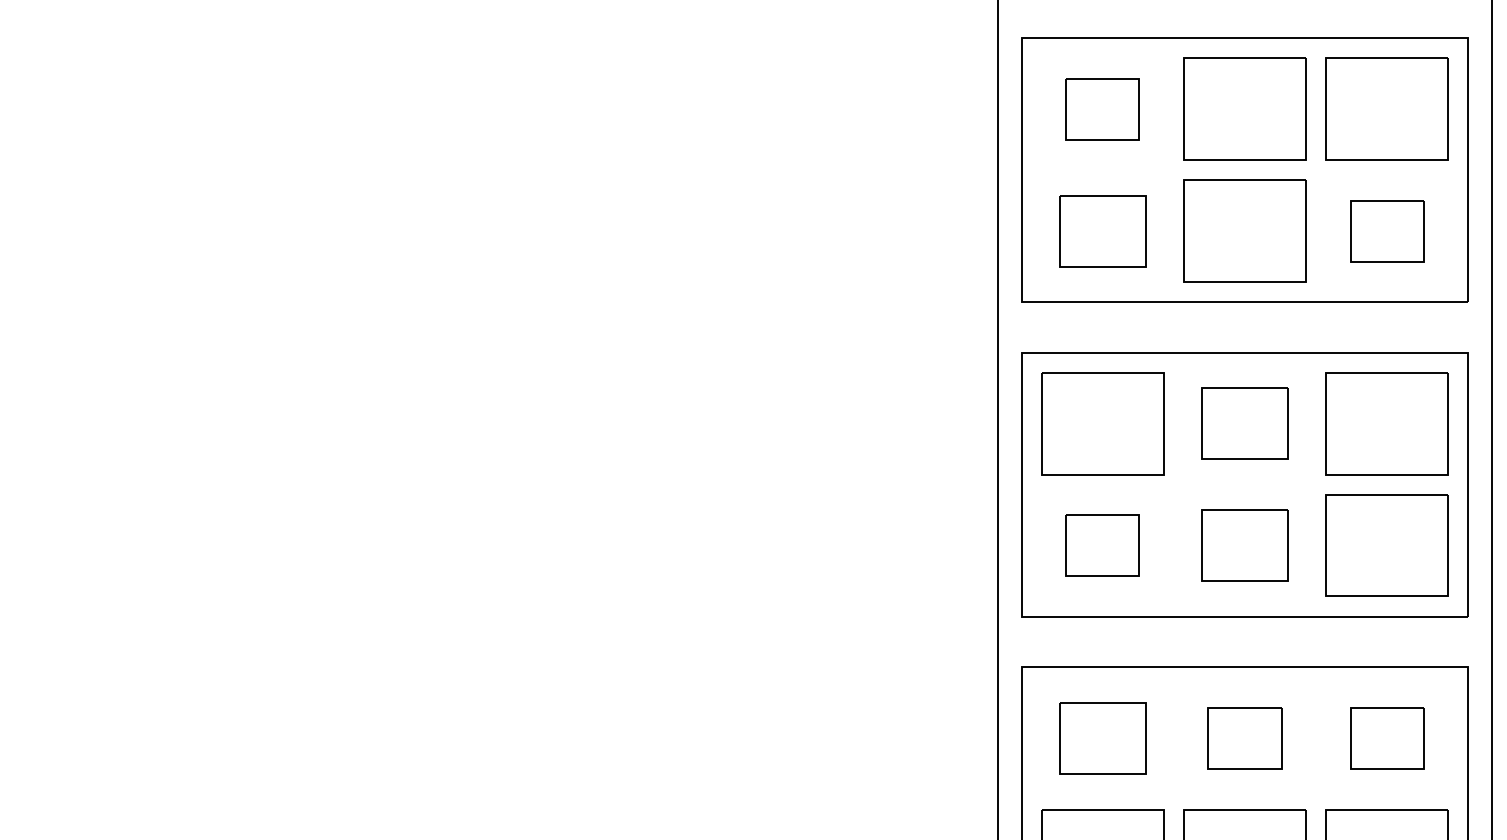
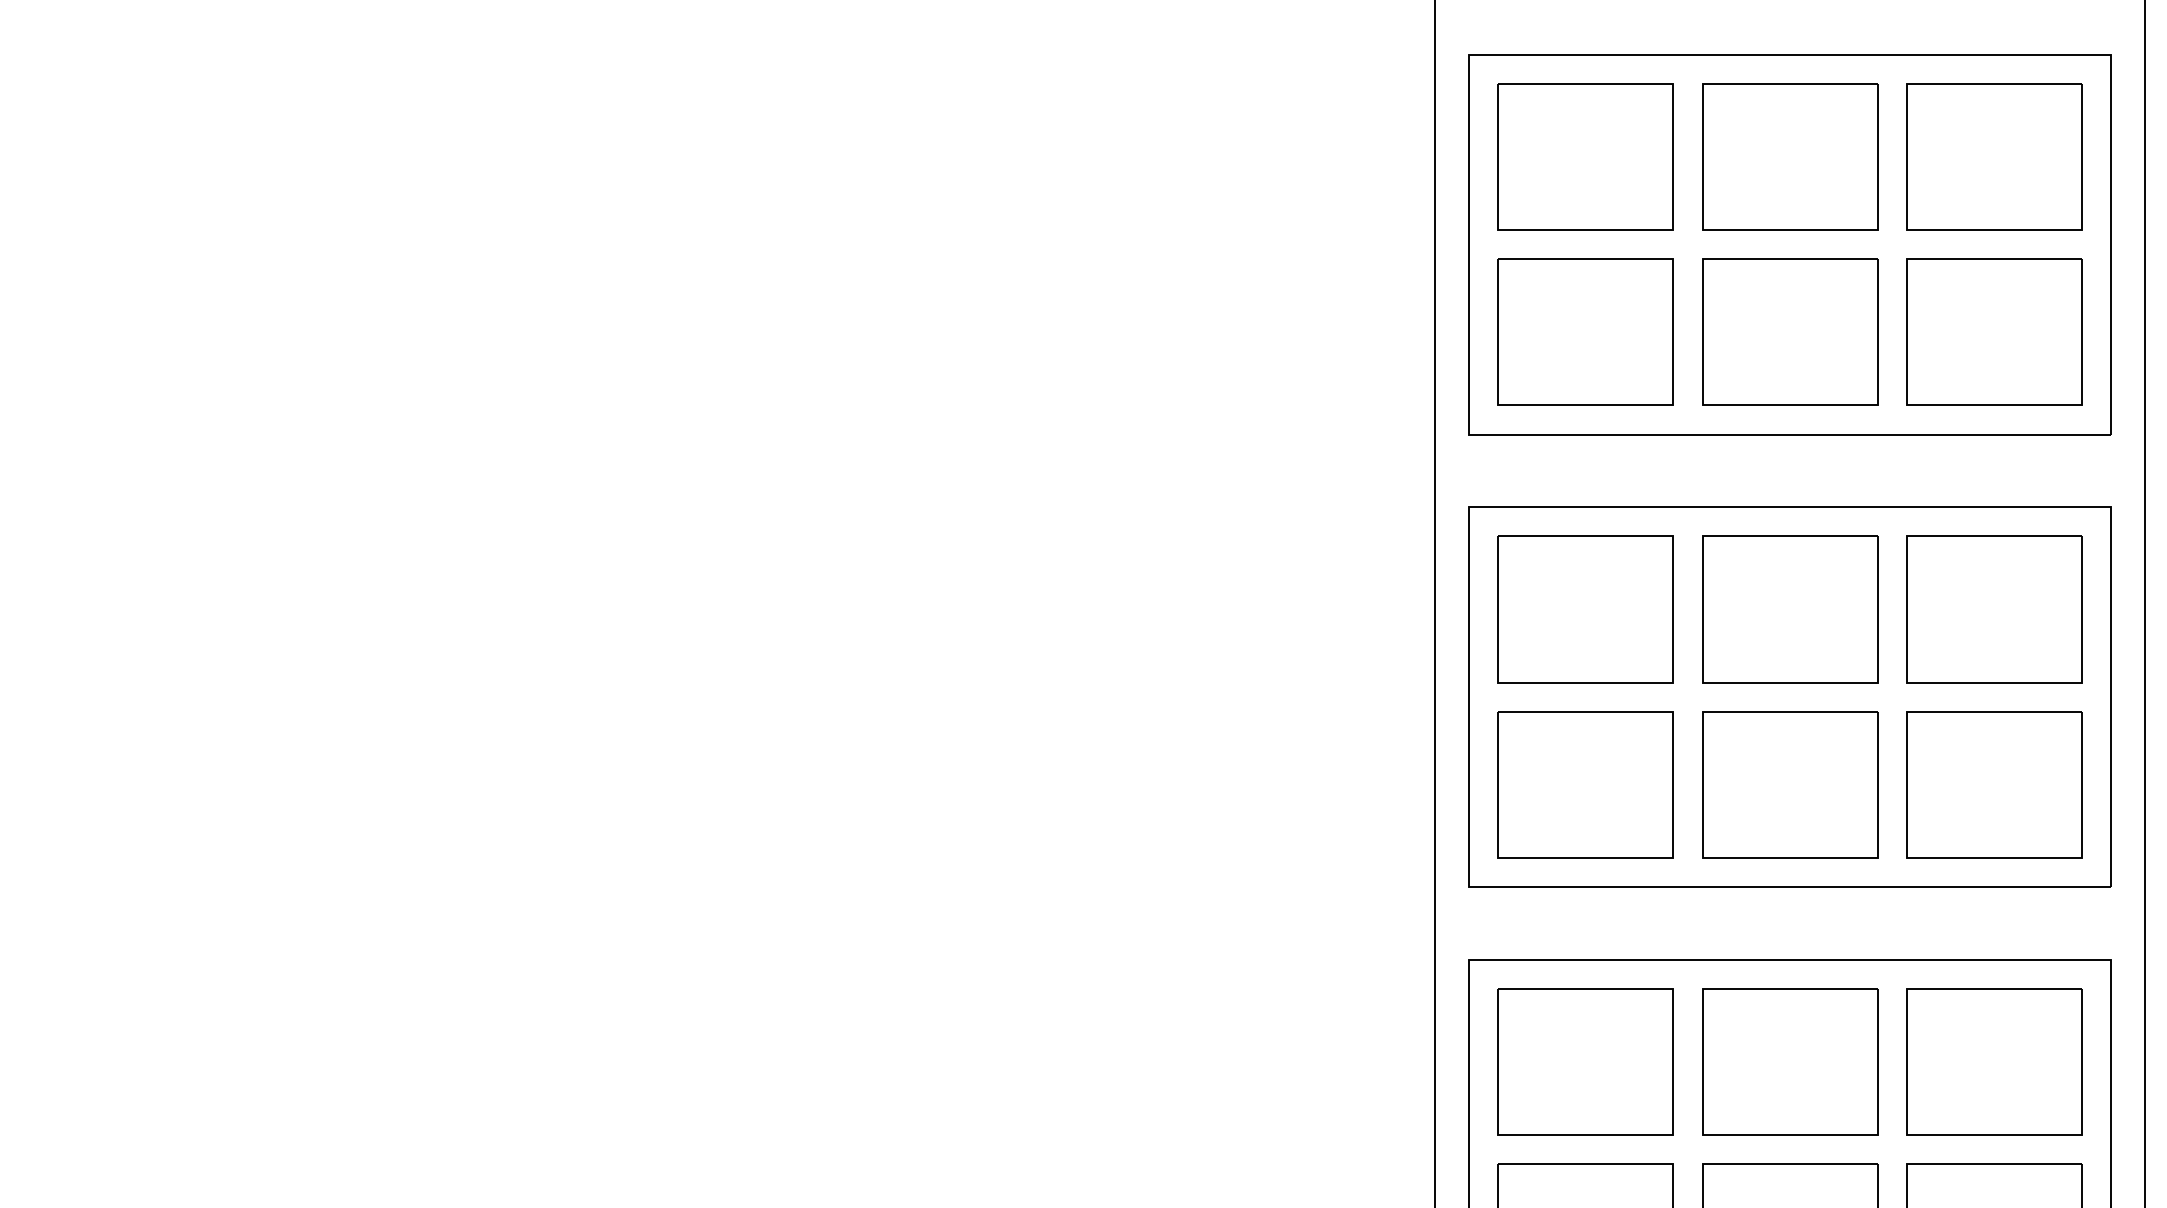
part: (1102, 108) -> (1585, 156), size x1.67
part: (1102, 230) -> (1585, 331), size x1.43
part: (1386, 230) -> (1993, 331), size x1.67
part: (1244, 423) -> (1789, 609), size x1.43
part: (1102, 545) -> (1585, 784), size x1.67
part: (1244, 545) -> (1789, 784), size x1.43
part: (1102, 738) -> (1585, 1061), size x1.43
part: (1244, 738) -> (1789, 1061), size x1.67
part: (1386, 738) -> (1993, 1061), size x1.67

